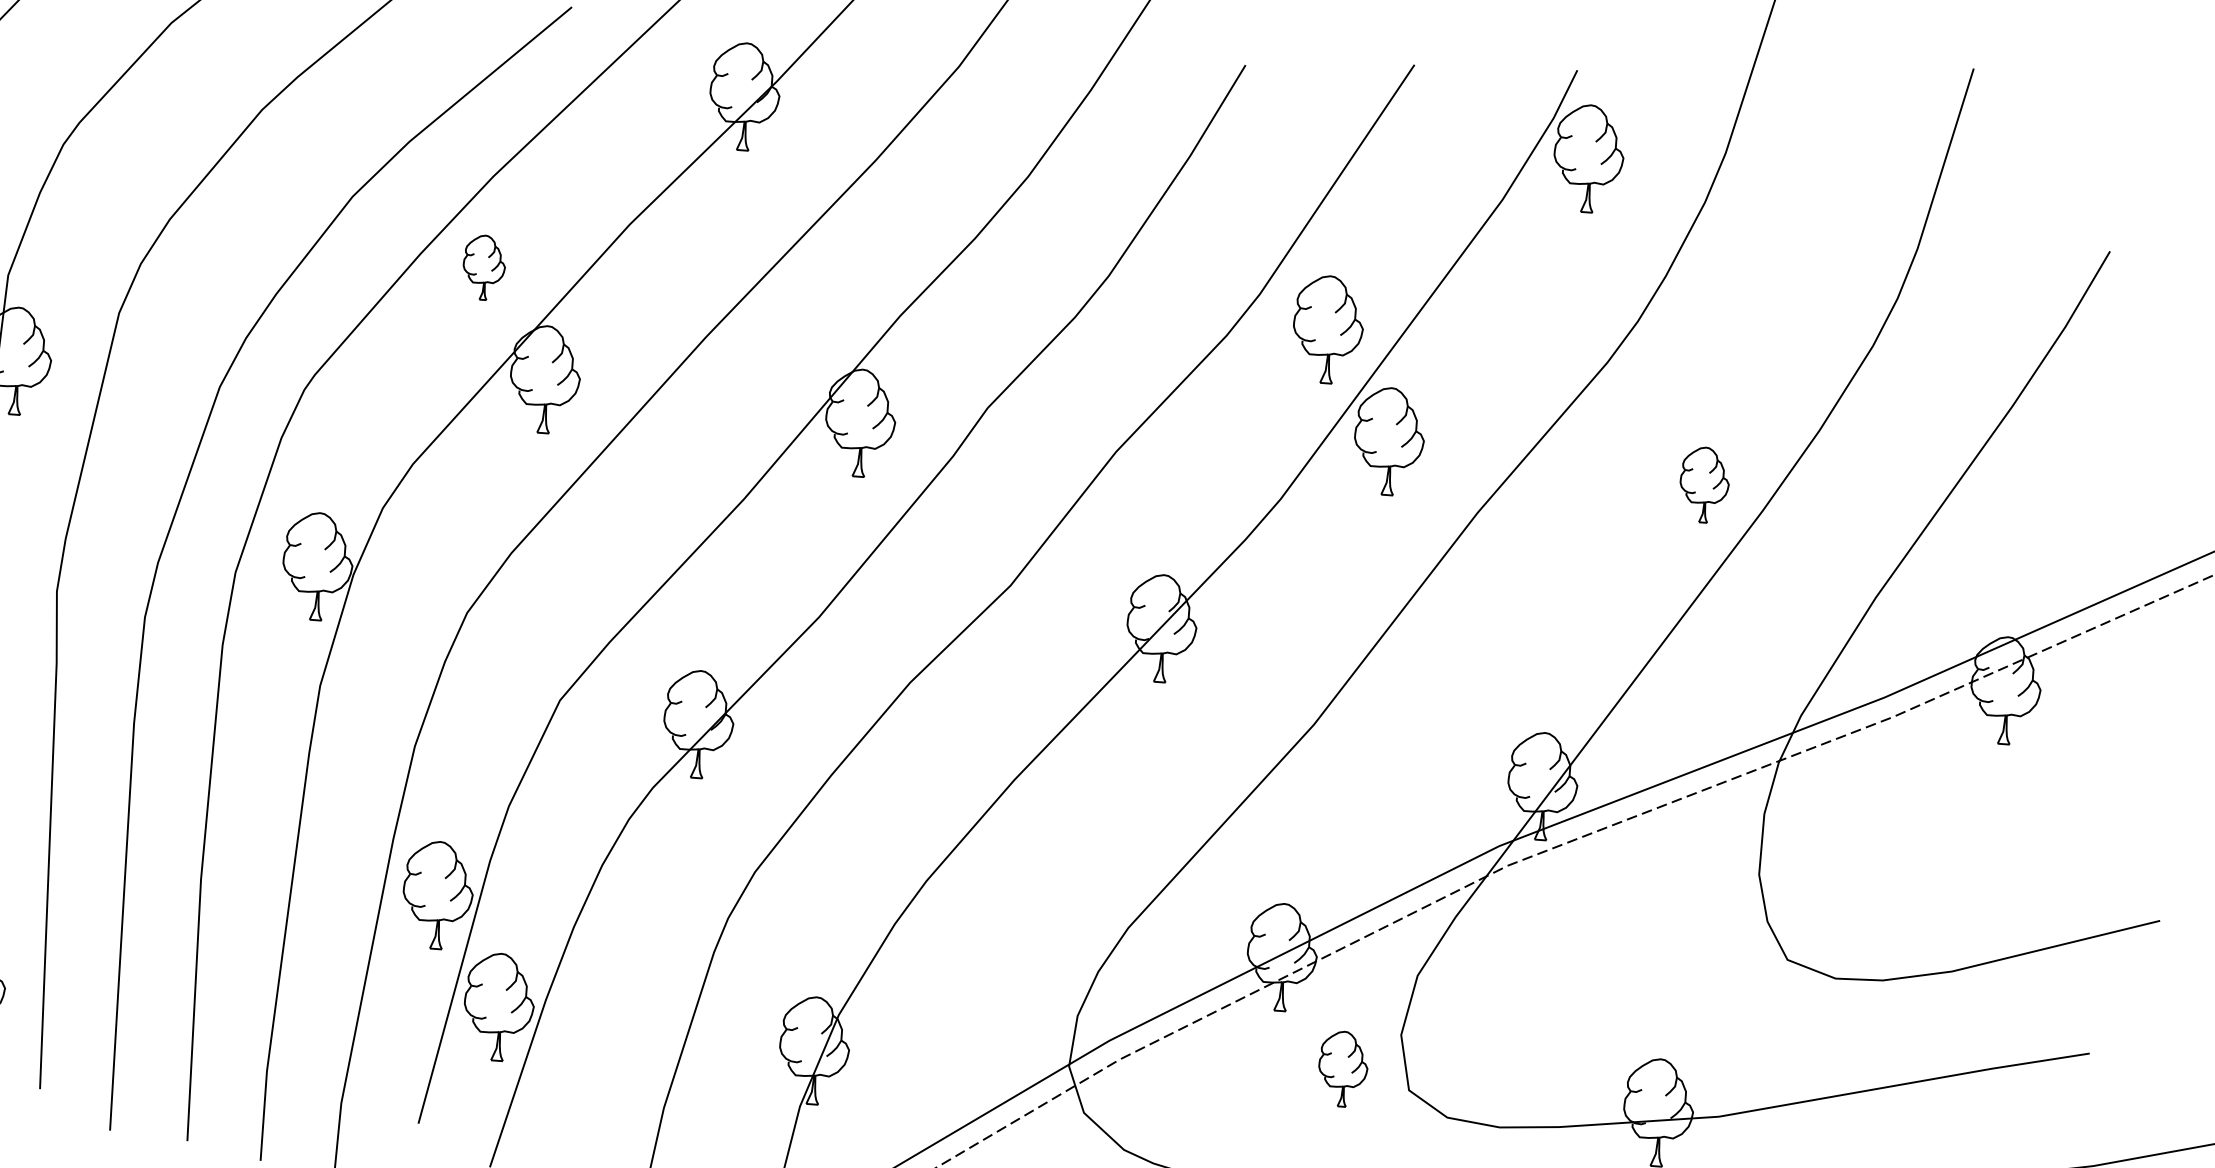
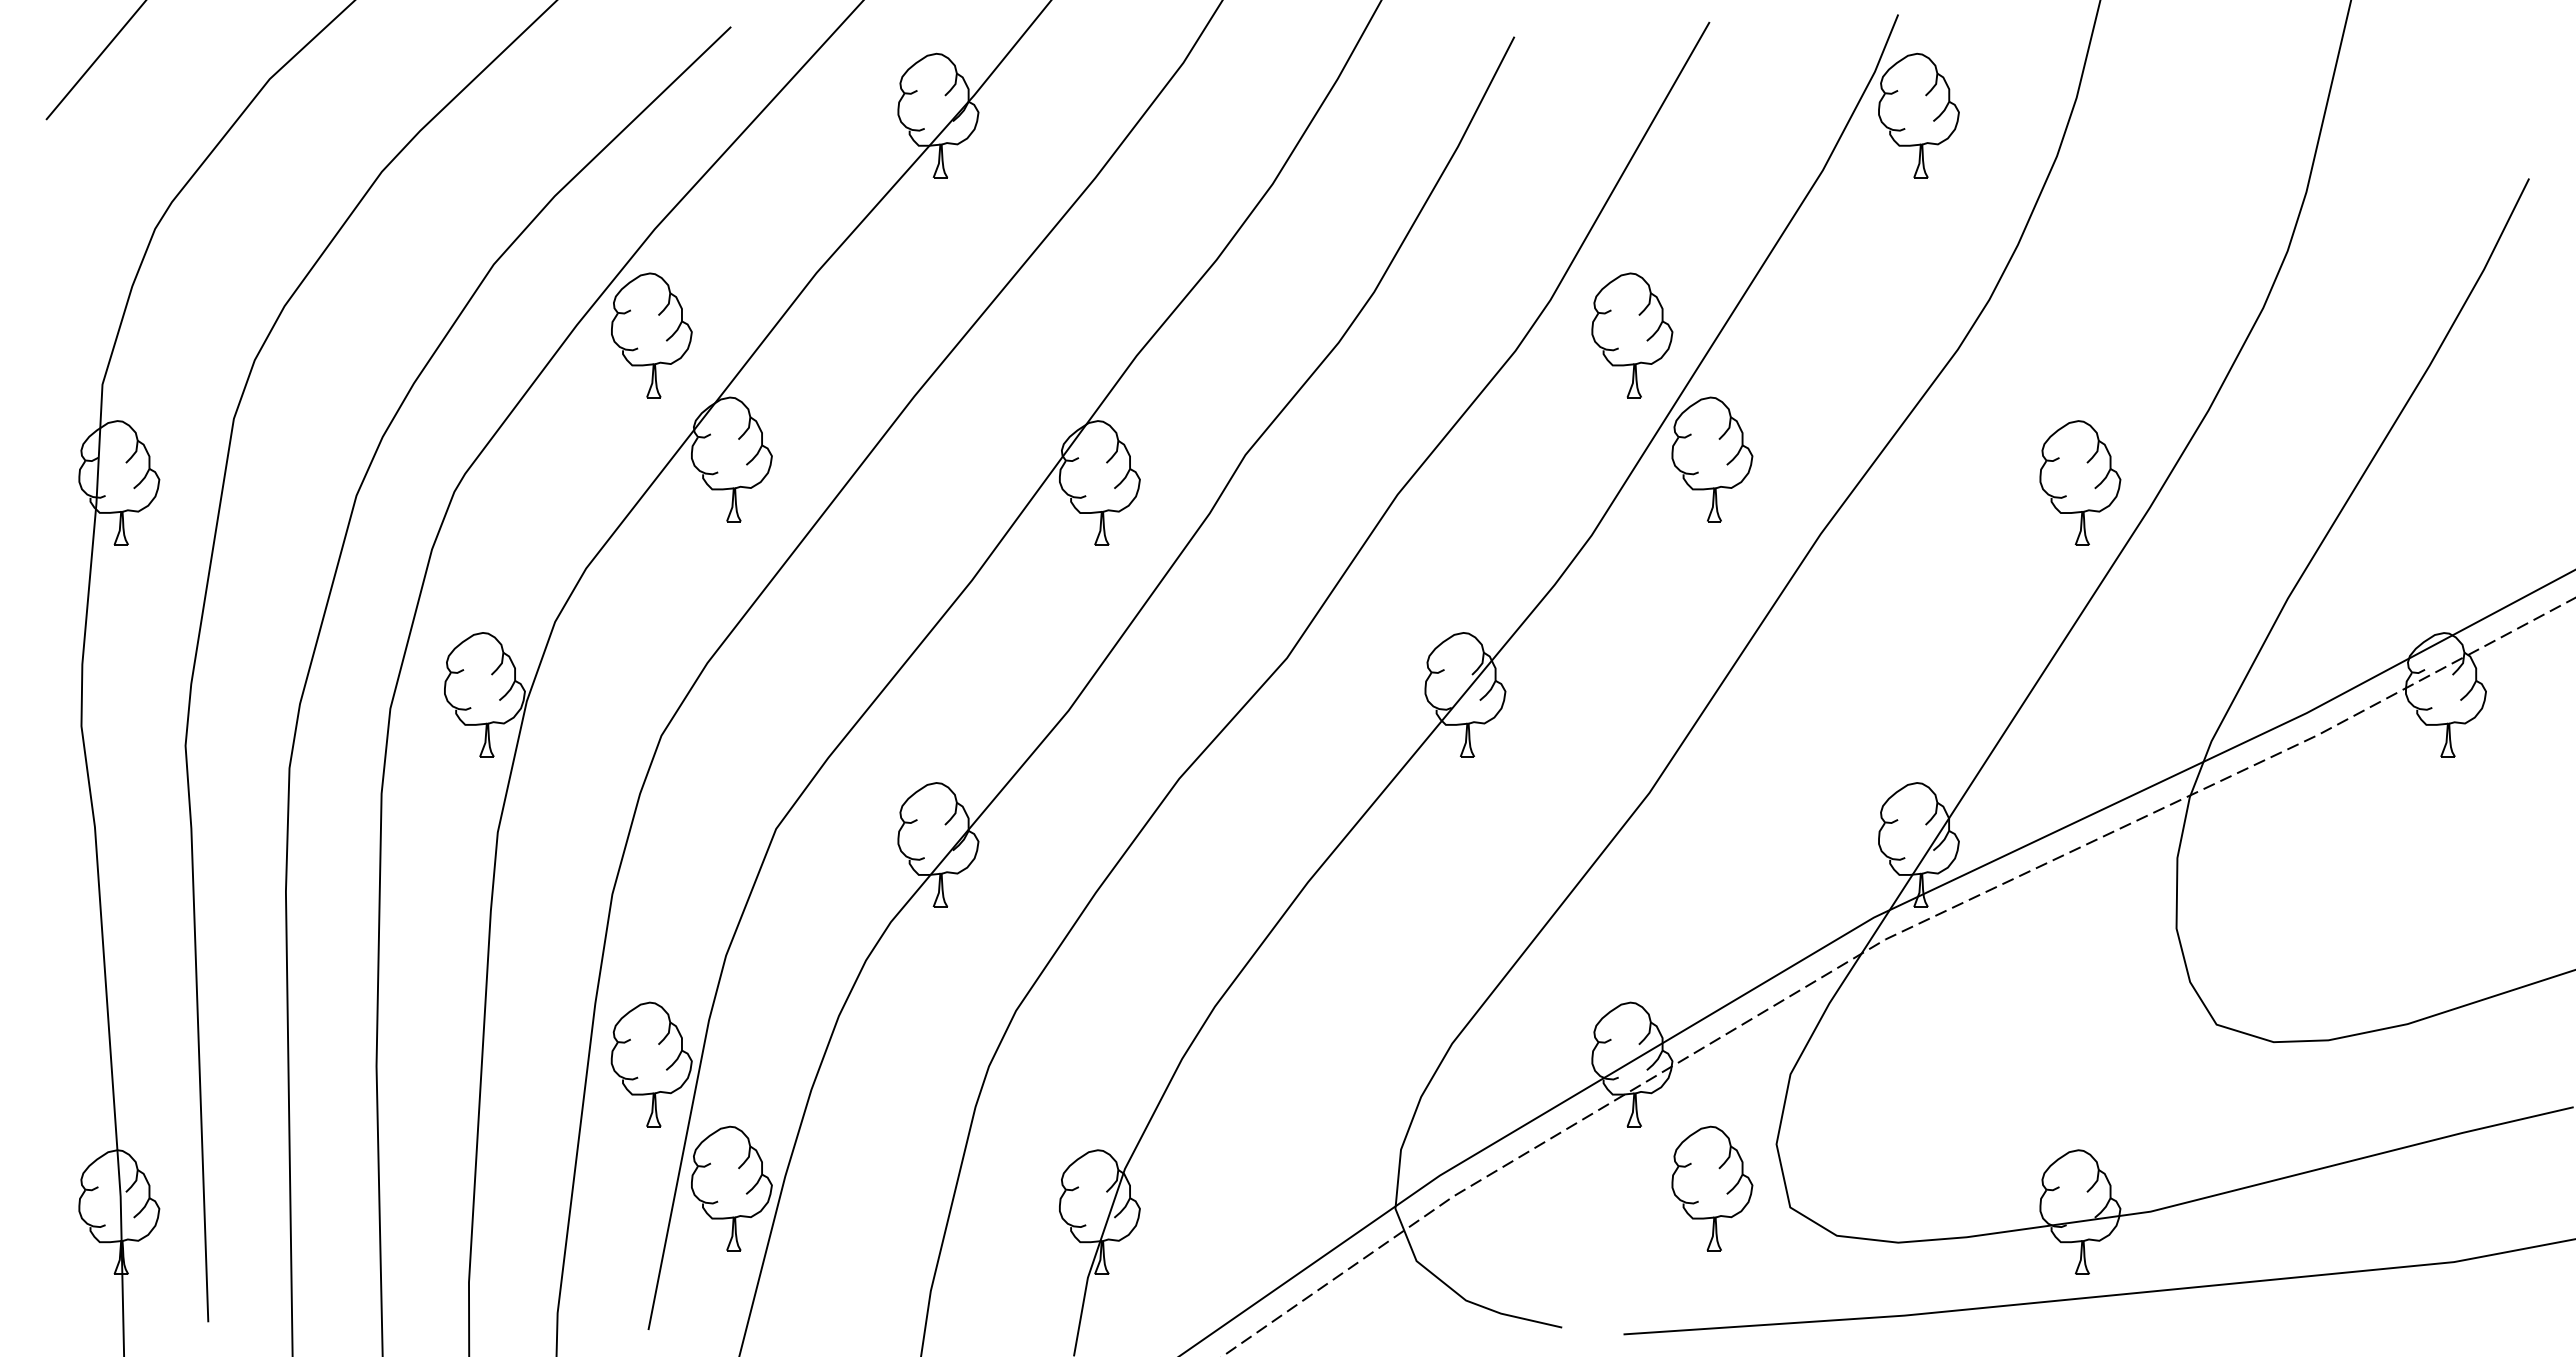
part: (483, 267) -> (651, 335), size x1.67
part: (1704, 484) -> (2080, 482), size x1.43
part: (1343, 1069) -> (1712, 1188), size x1.43

